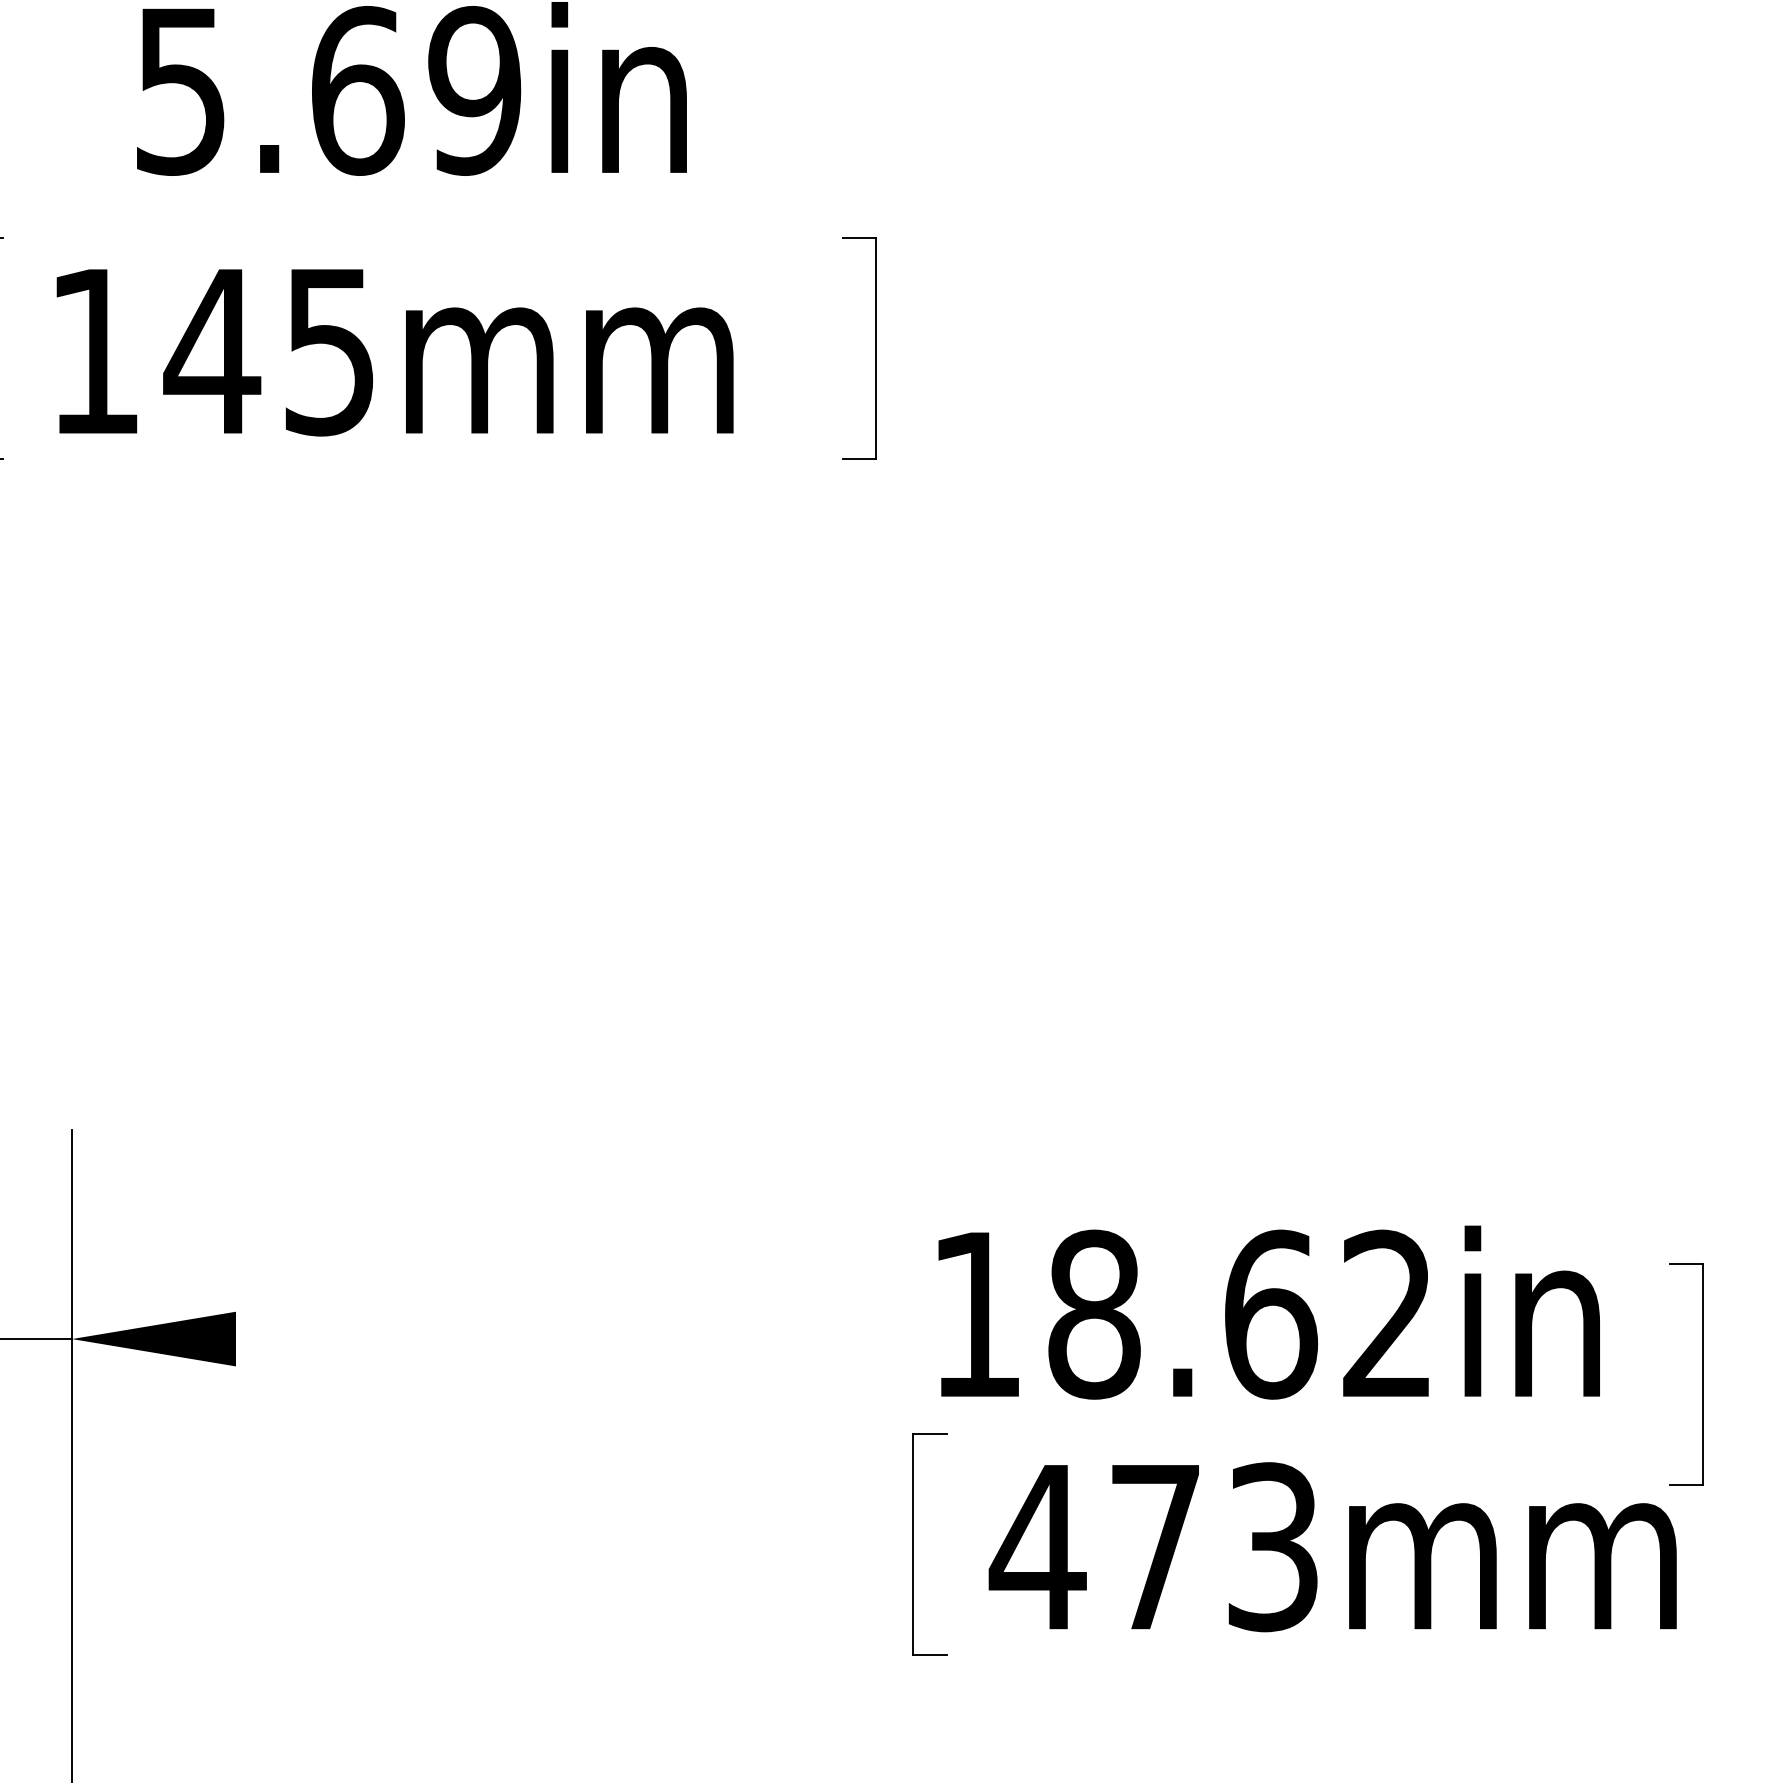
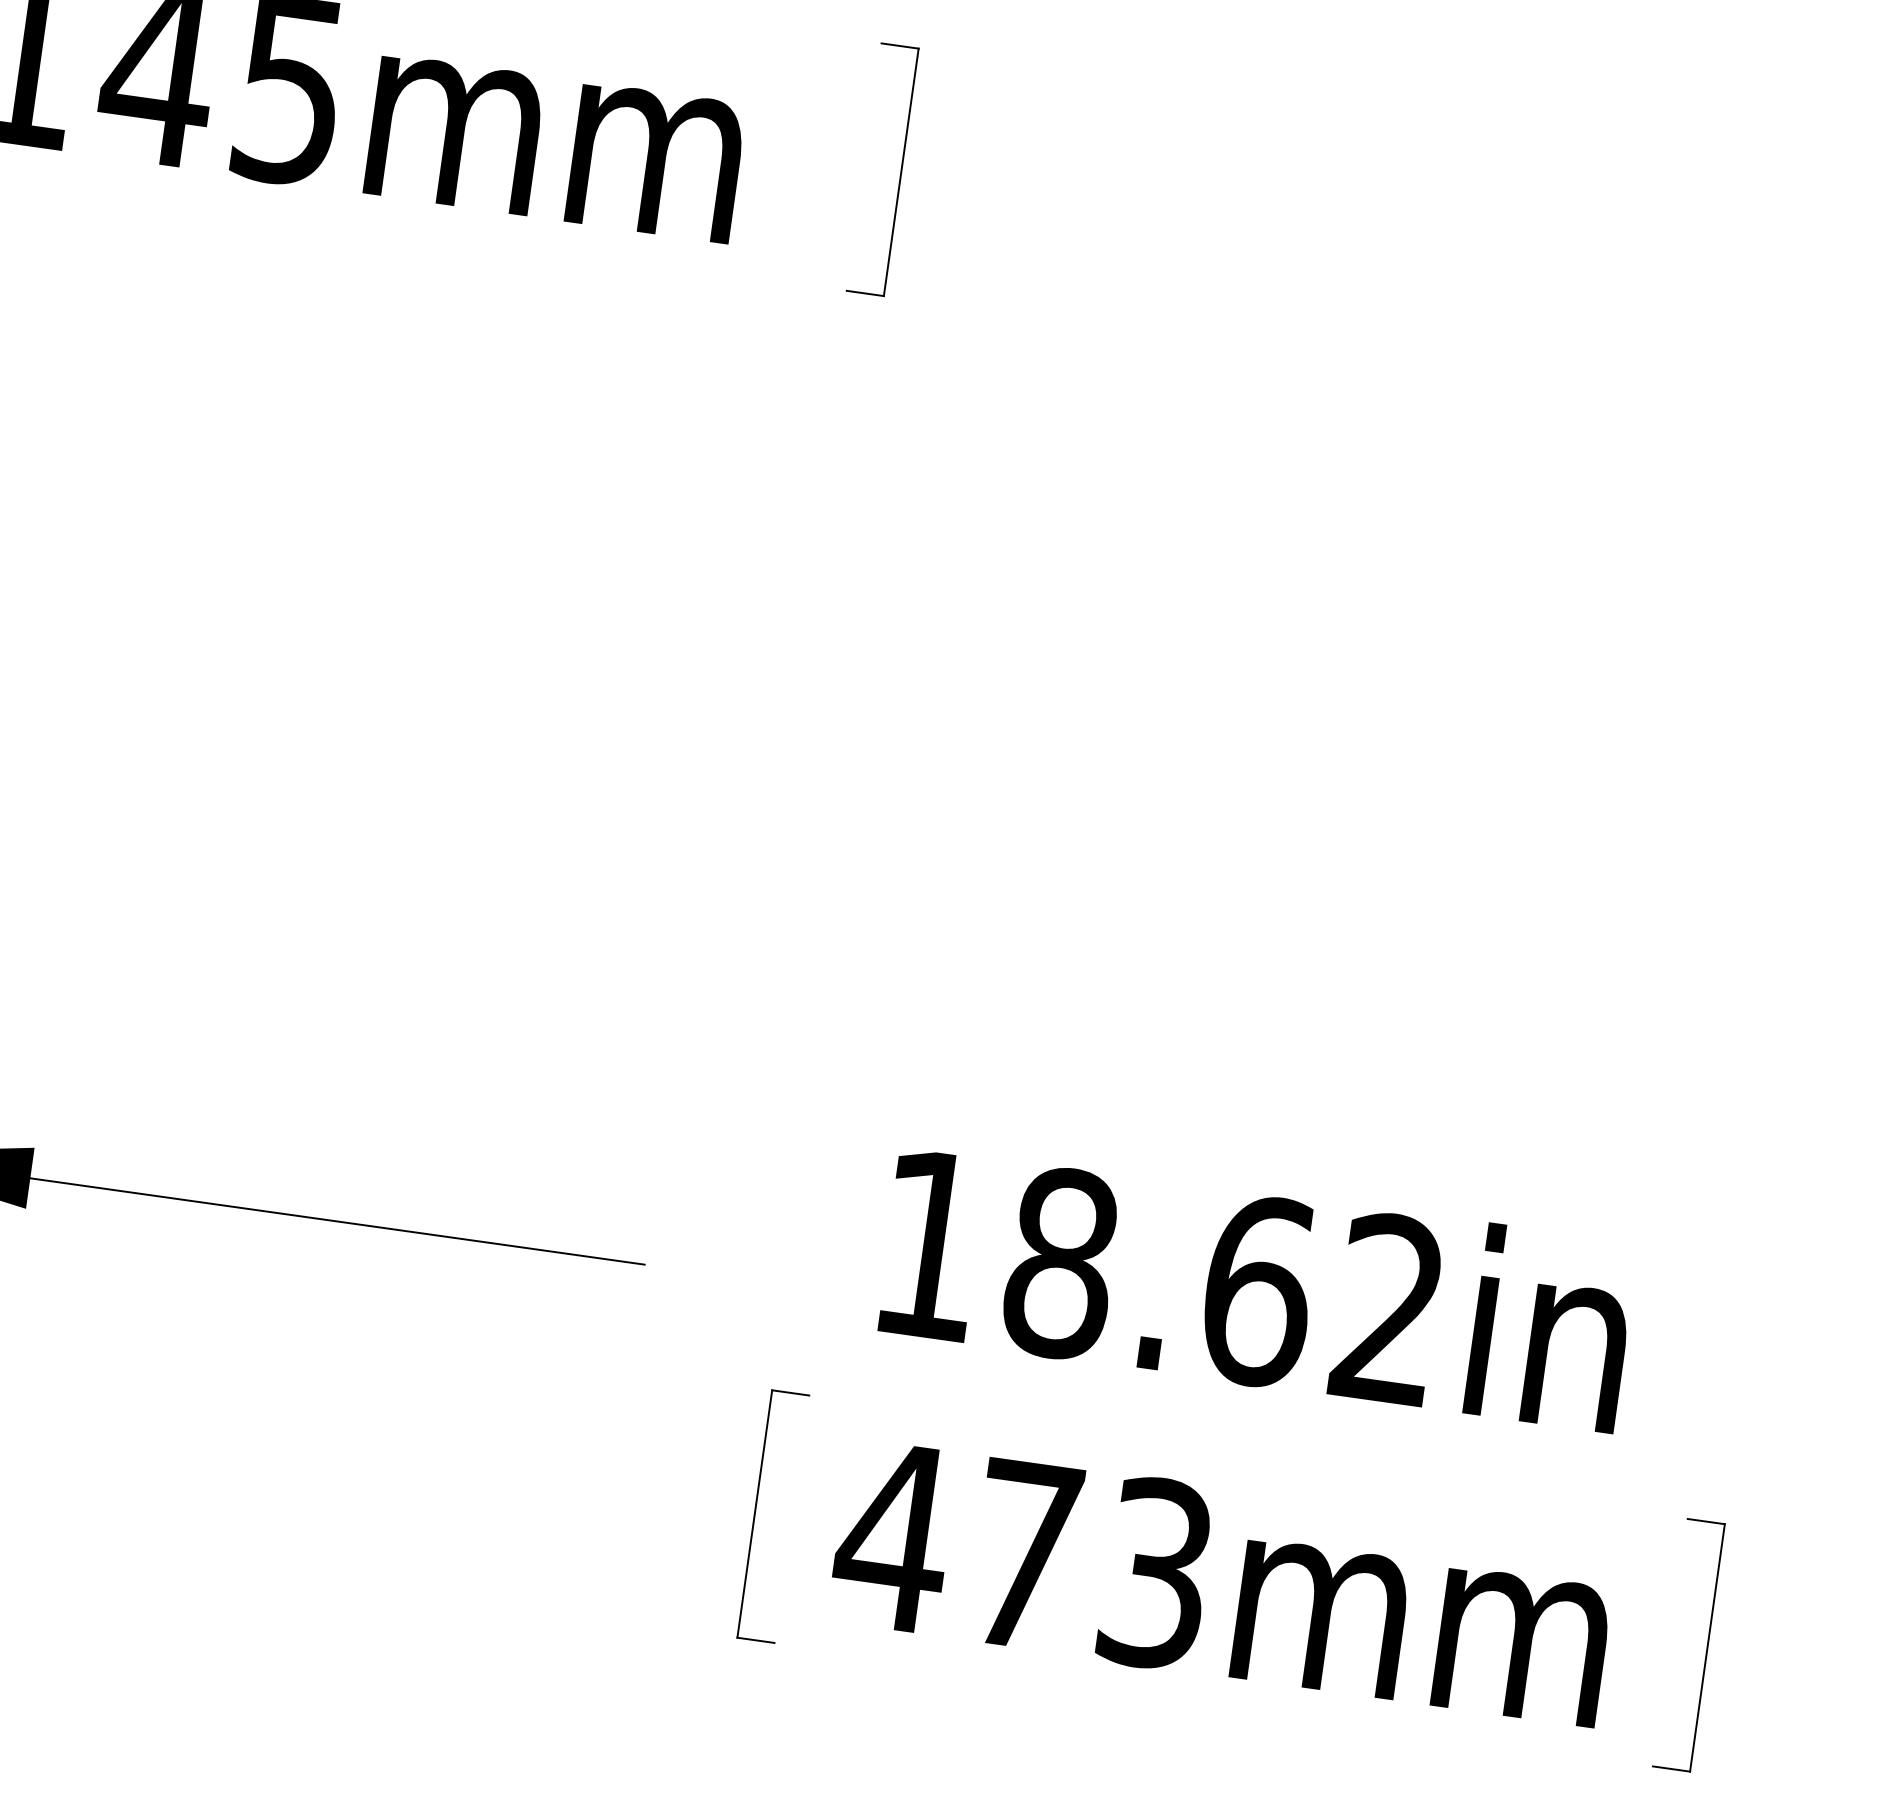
text: (1268, 1312) -> (1256, 1288), moved
line: (510, 1339) -> (336, 1221), added
part: (1702, 1374) -> (1706, 1647), moved

